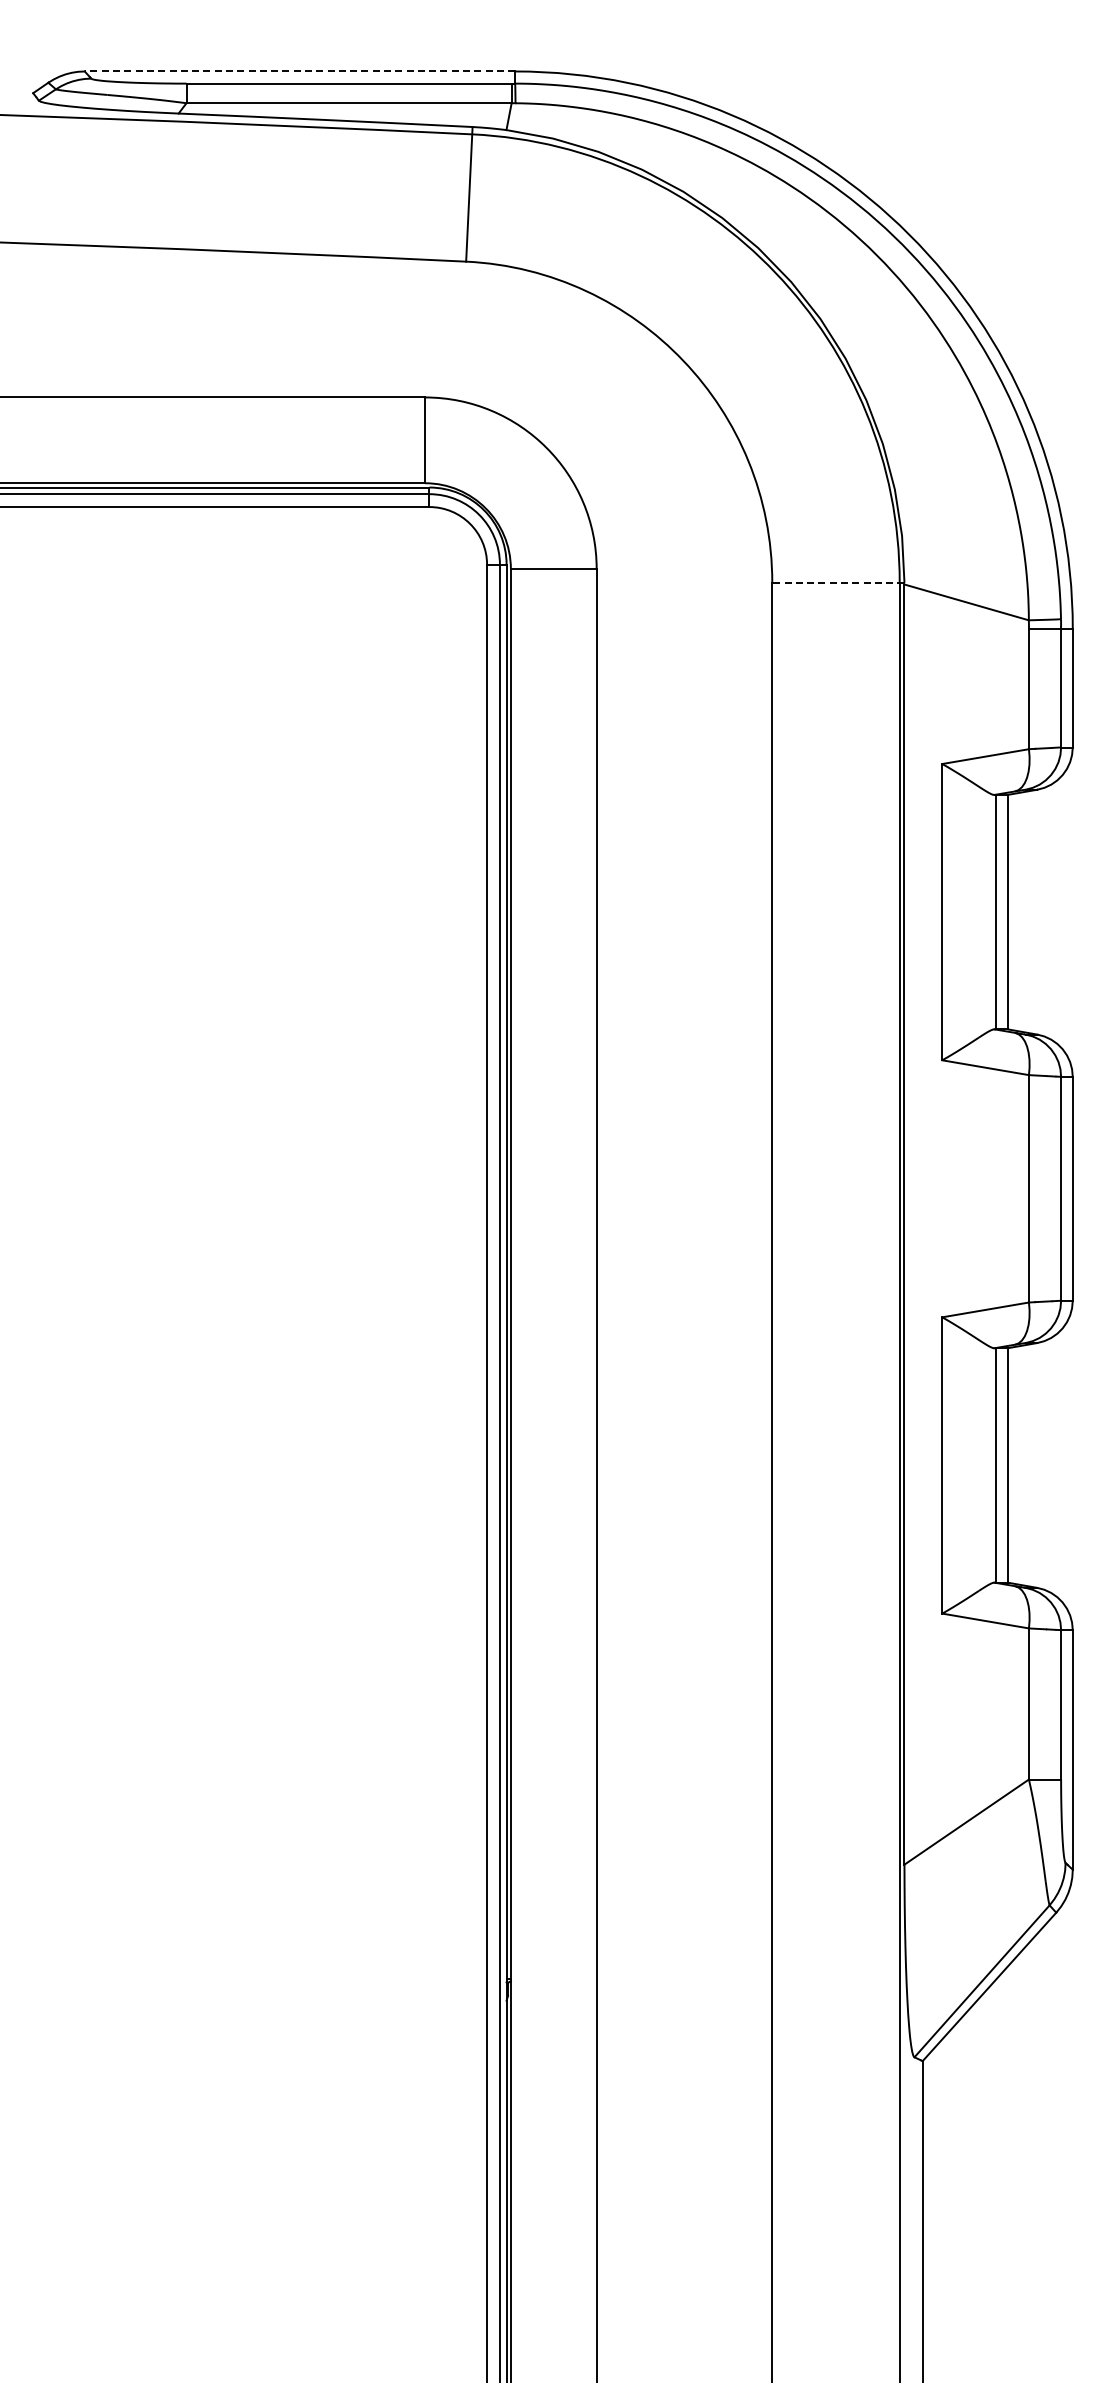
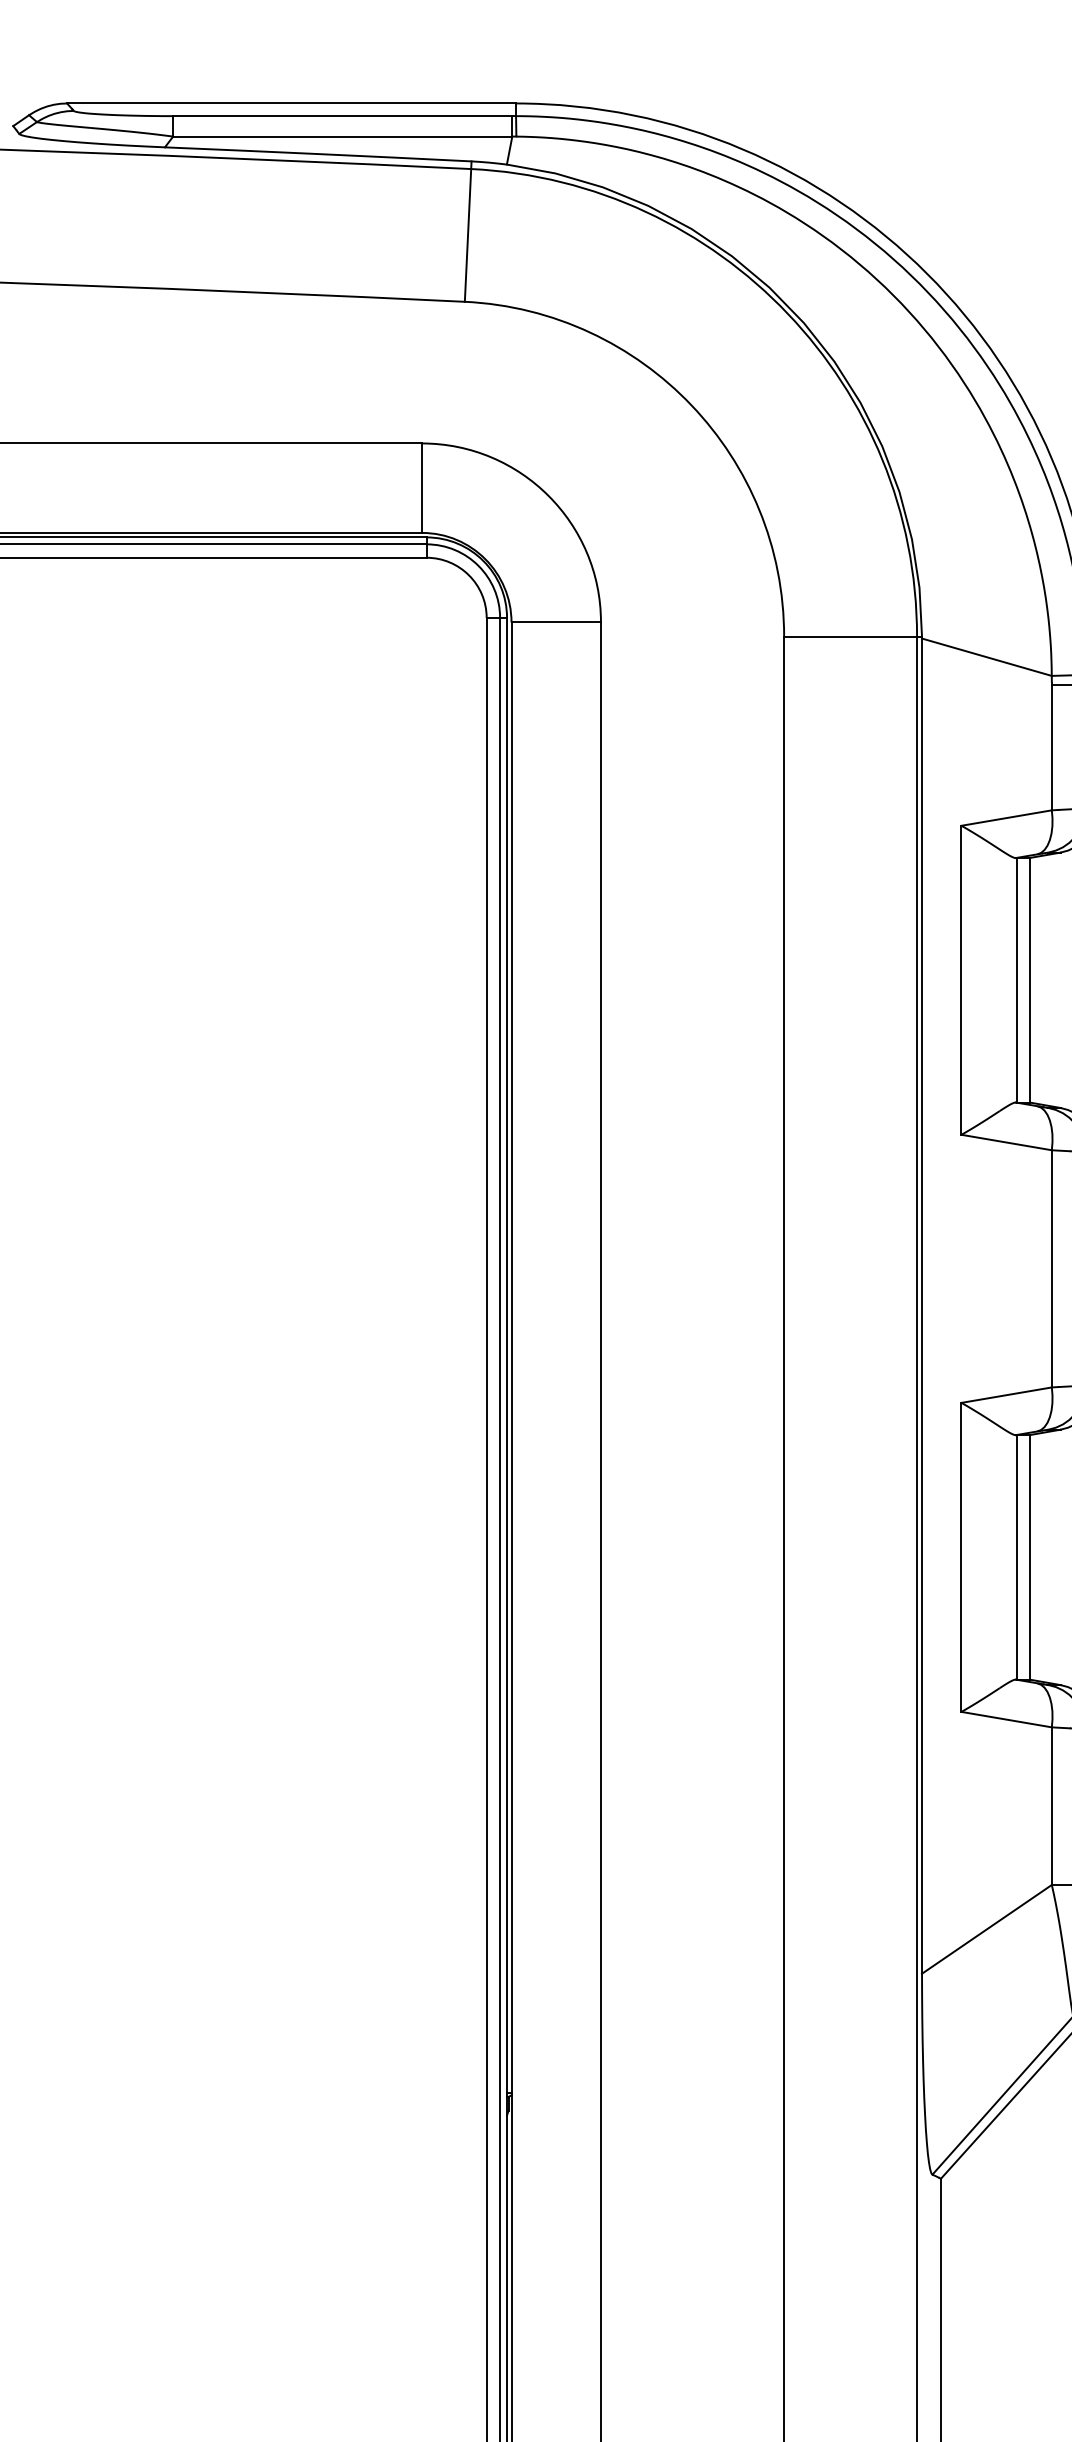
line: (299, 71) -> (291, 103), dashed -> solid
line: (837, 582) -> (852, 636), dashed -> solid

